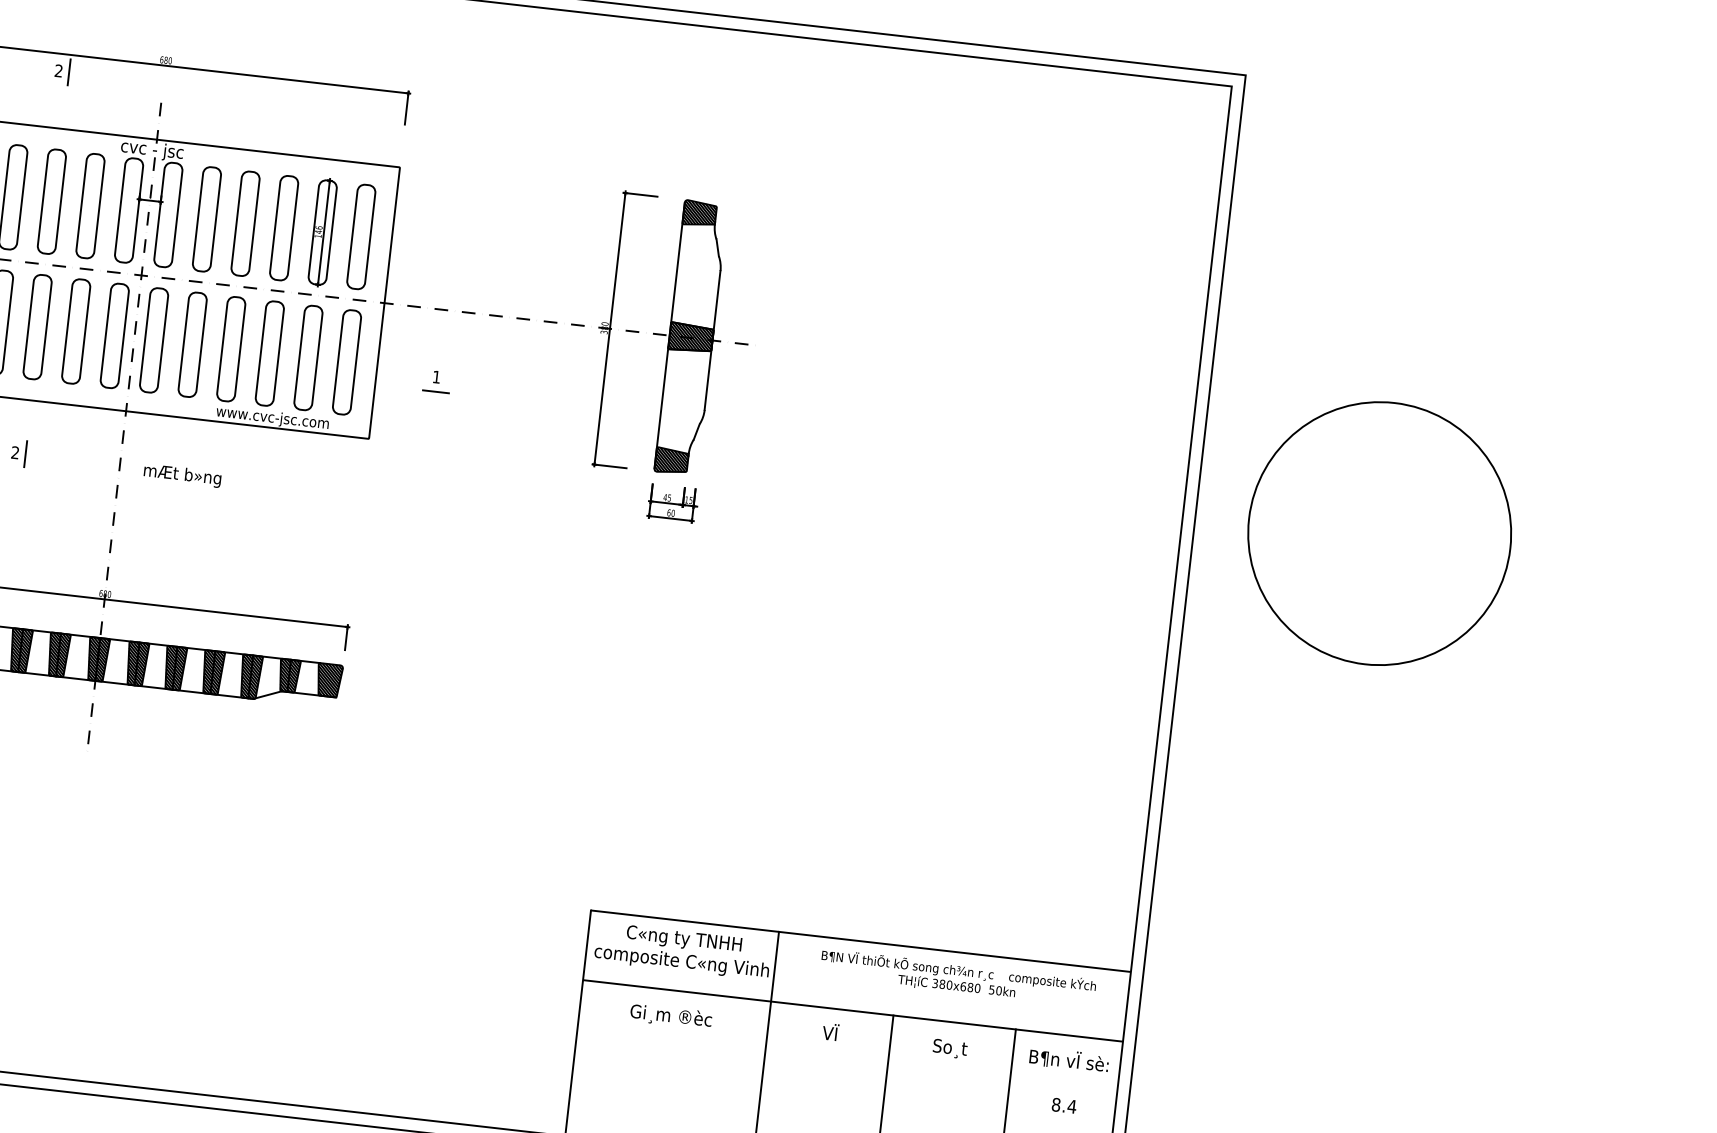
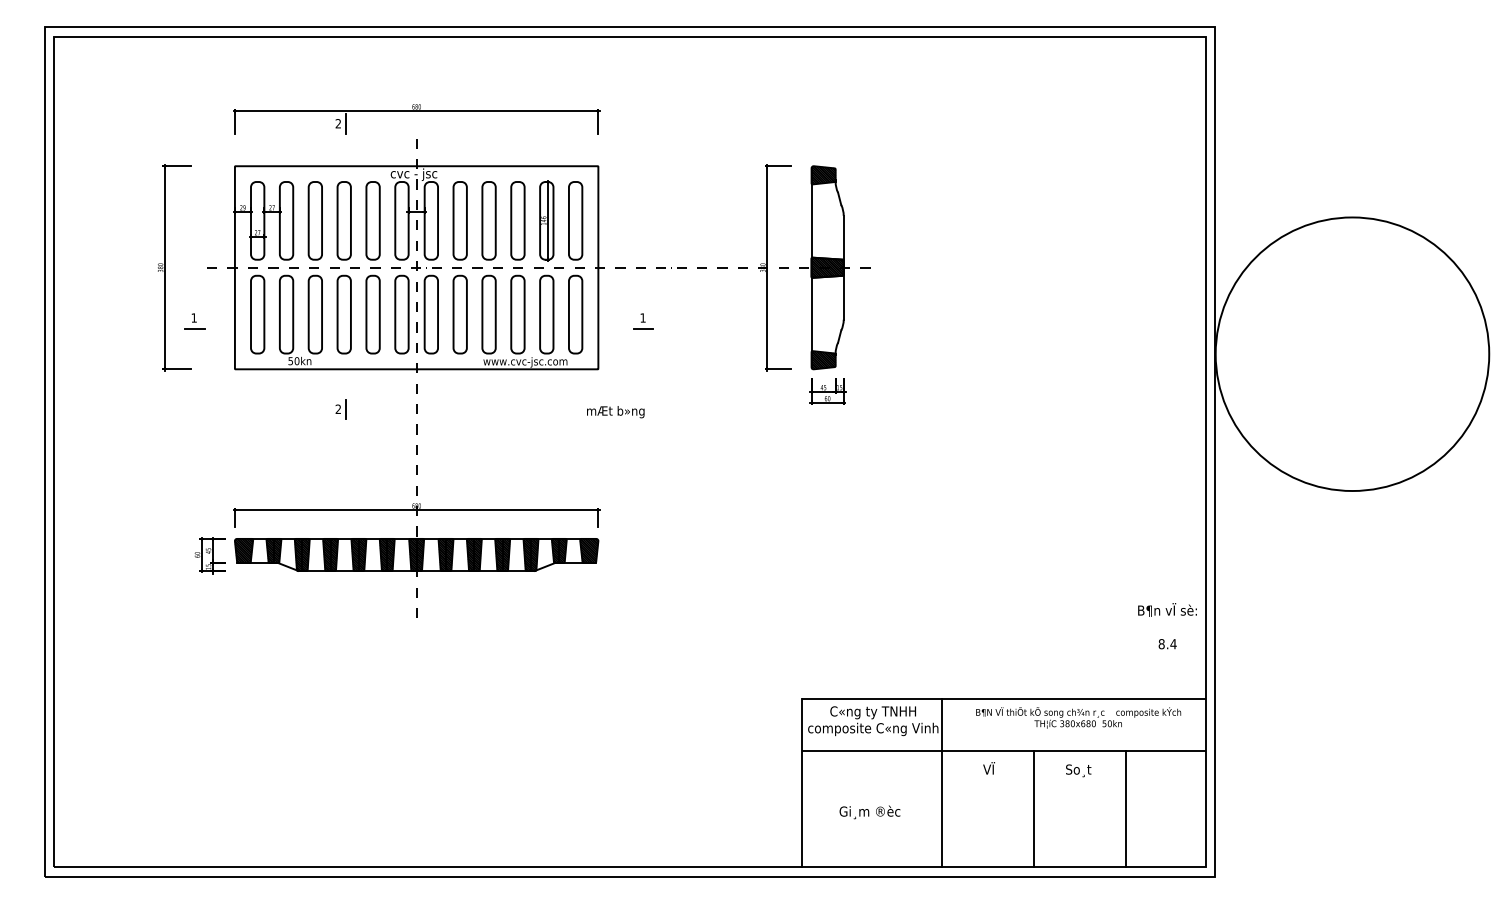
text: (182, 476) -> (615, 412), moved
circle: (1379, 532) -> (1352, 353), size x1.4
text: (670, 1016) -> (869, 812), moved
text: (1066, 1082) -> (1167, 626), moved

